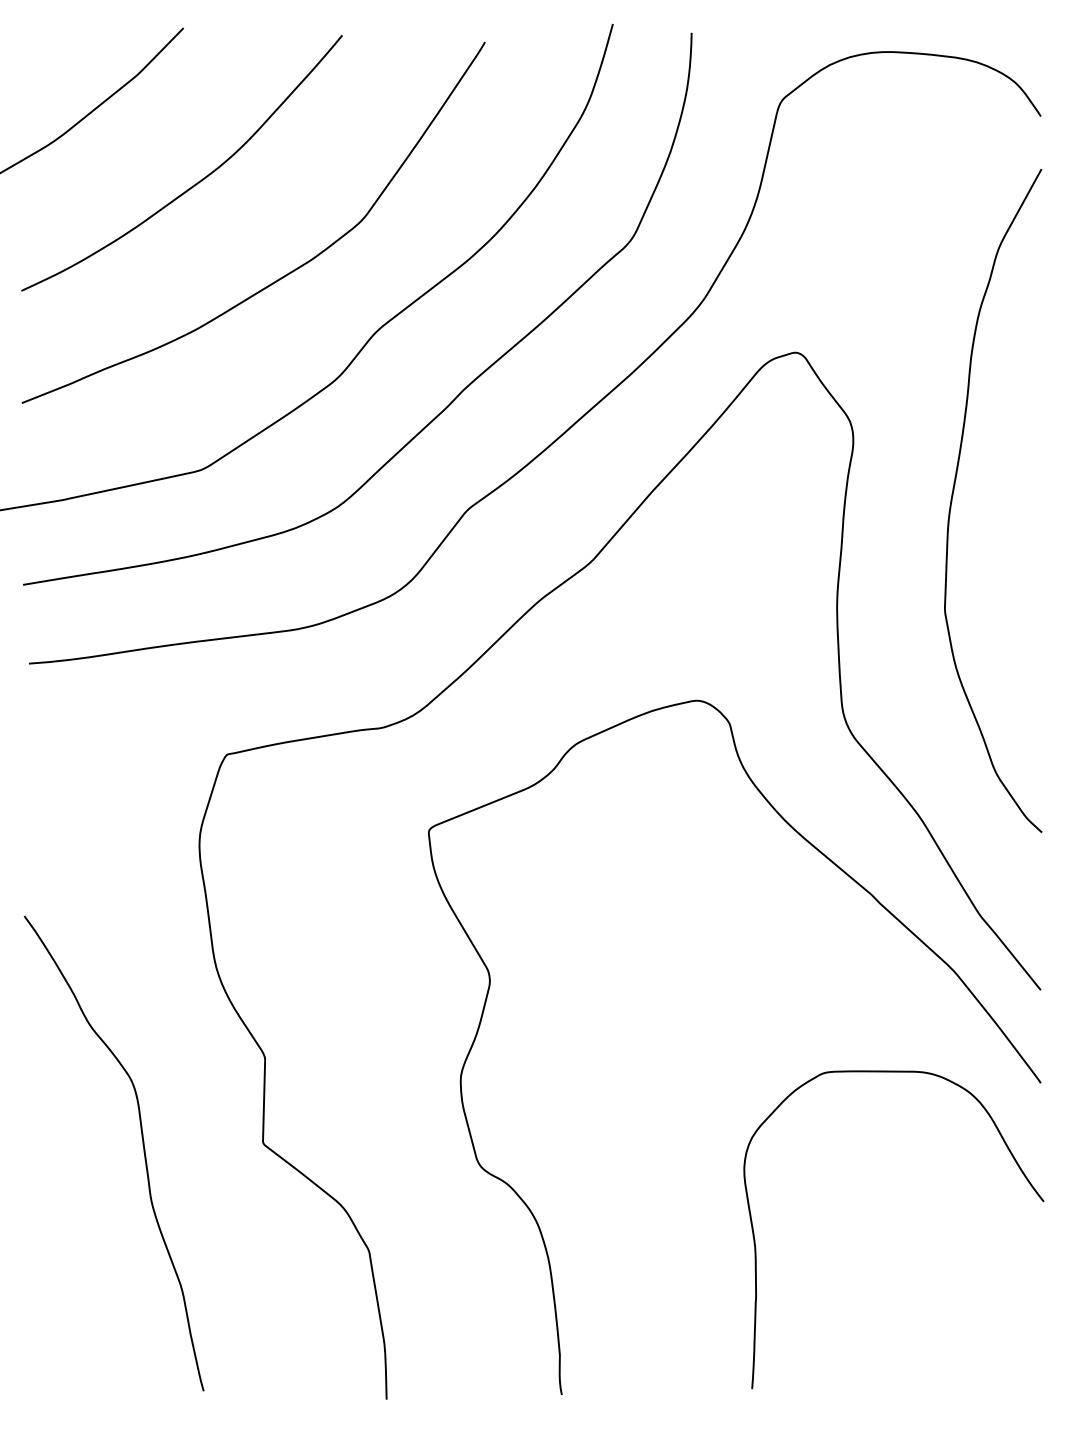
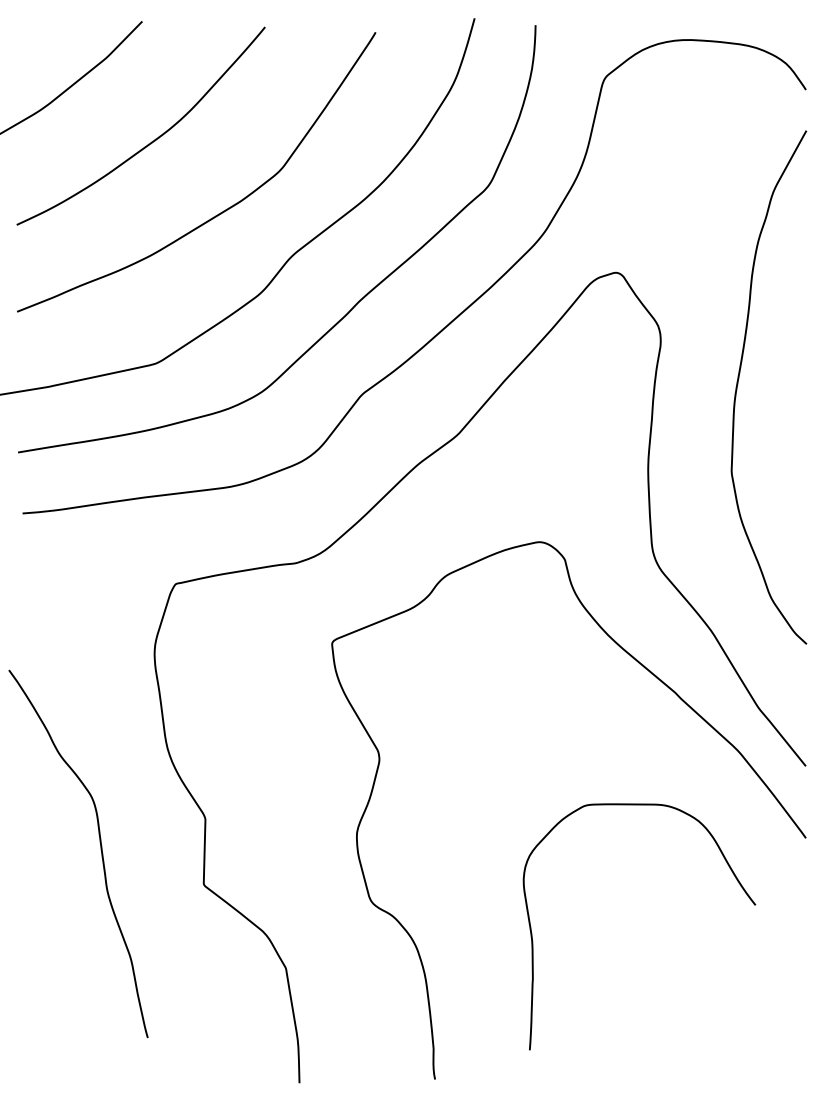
curve: (143, 1152) -> (101, 853), moved
curve: (756, 1247) -> (533, 940), moved

